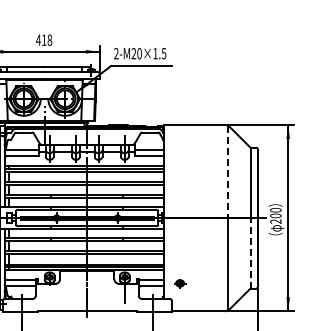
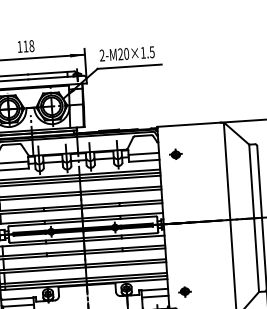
text: (38, 39) -> (19, 46), 418 -> 118
part: (180, 152) -> (176, 154), added
line: (227, 172) -> (226, 172), dashed -> solid
line: (250, 252) -> (256, 254), dashed -> solid

